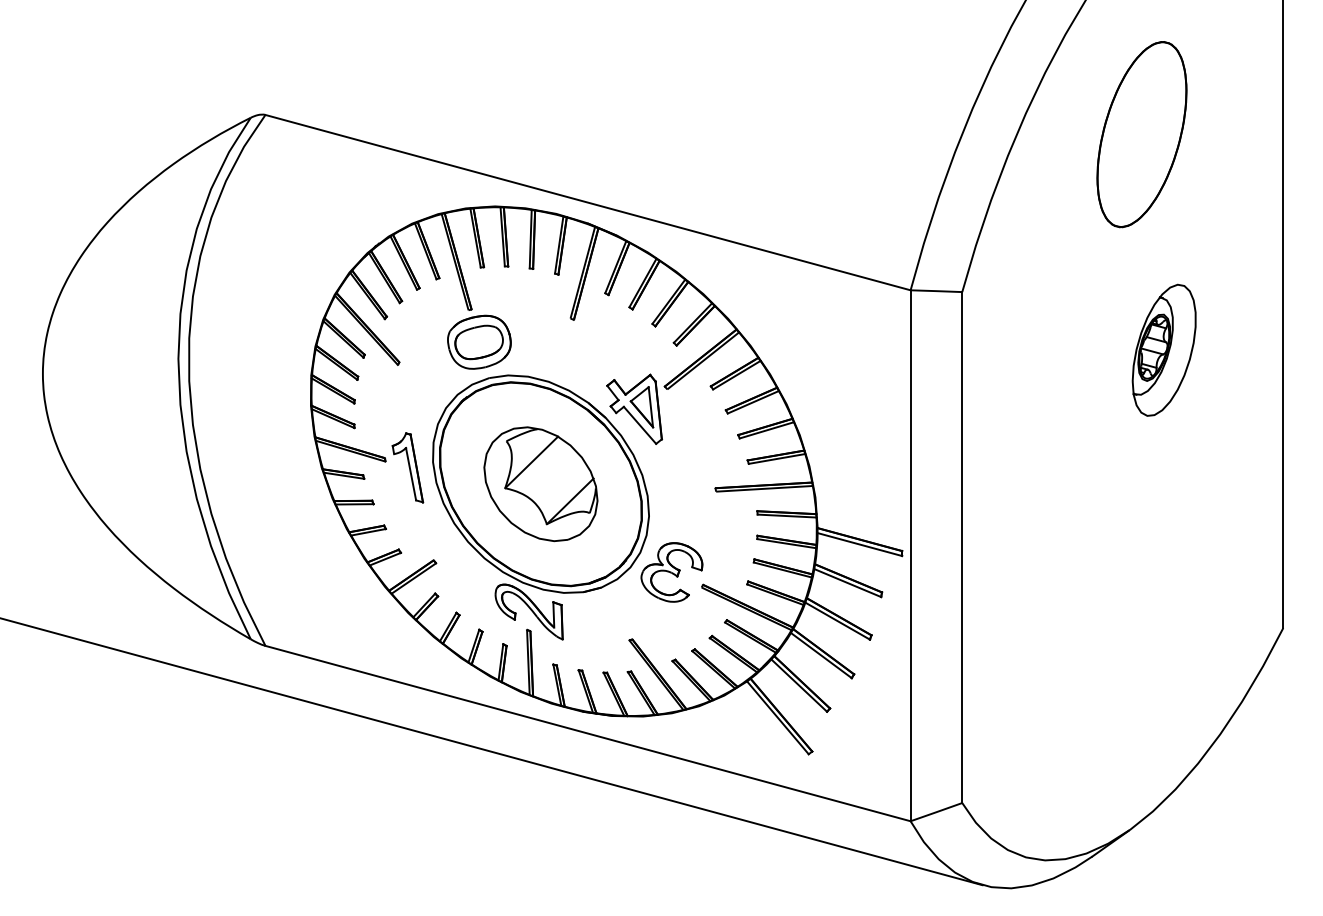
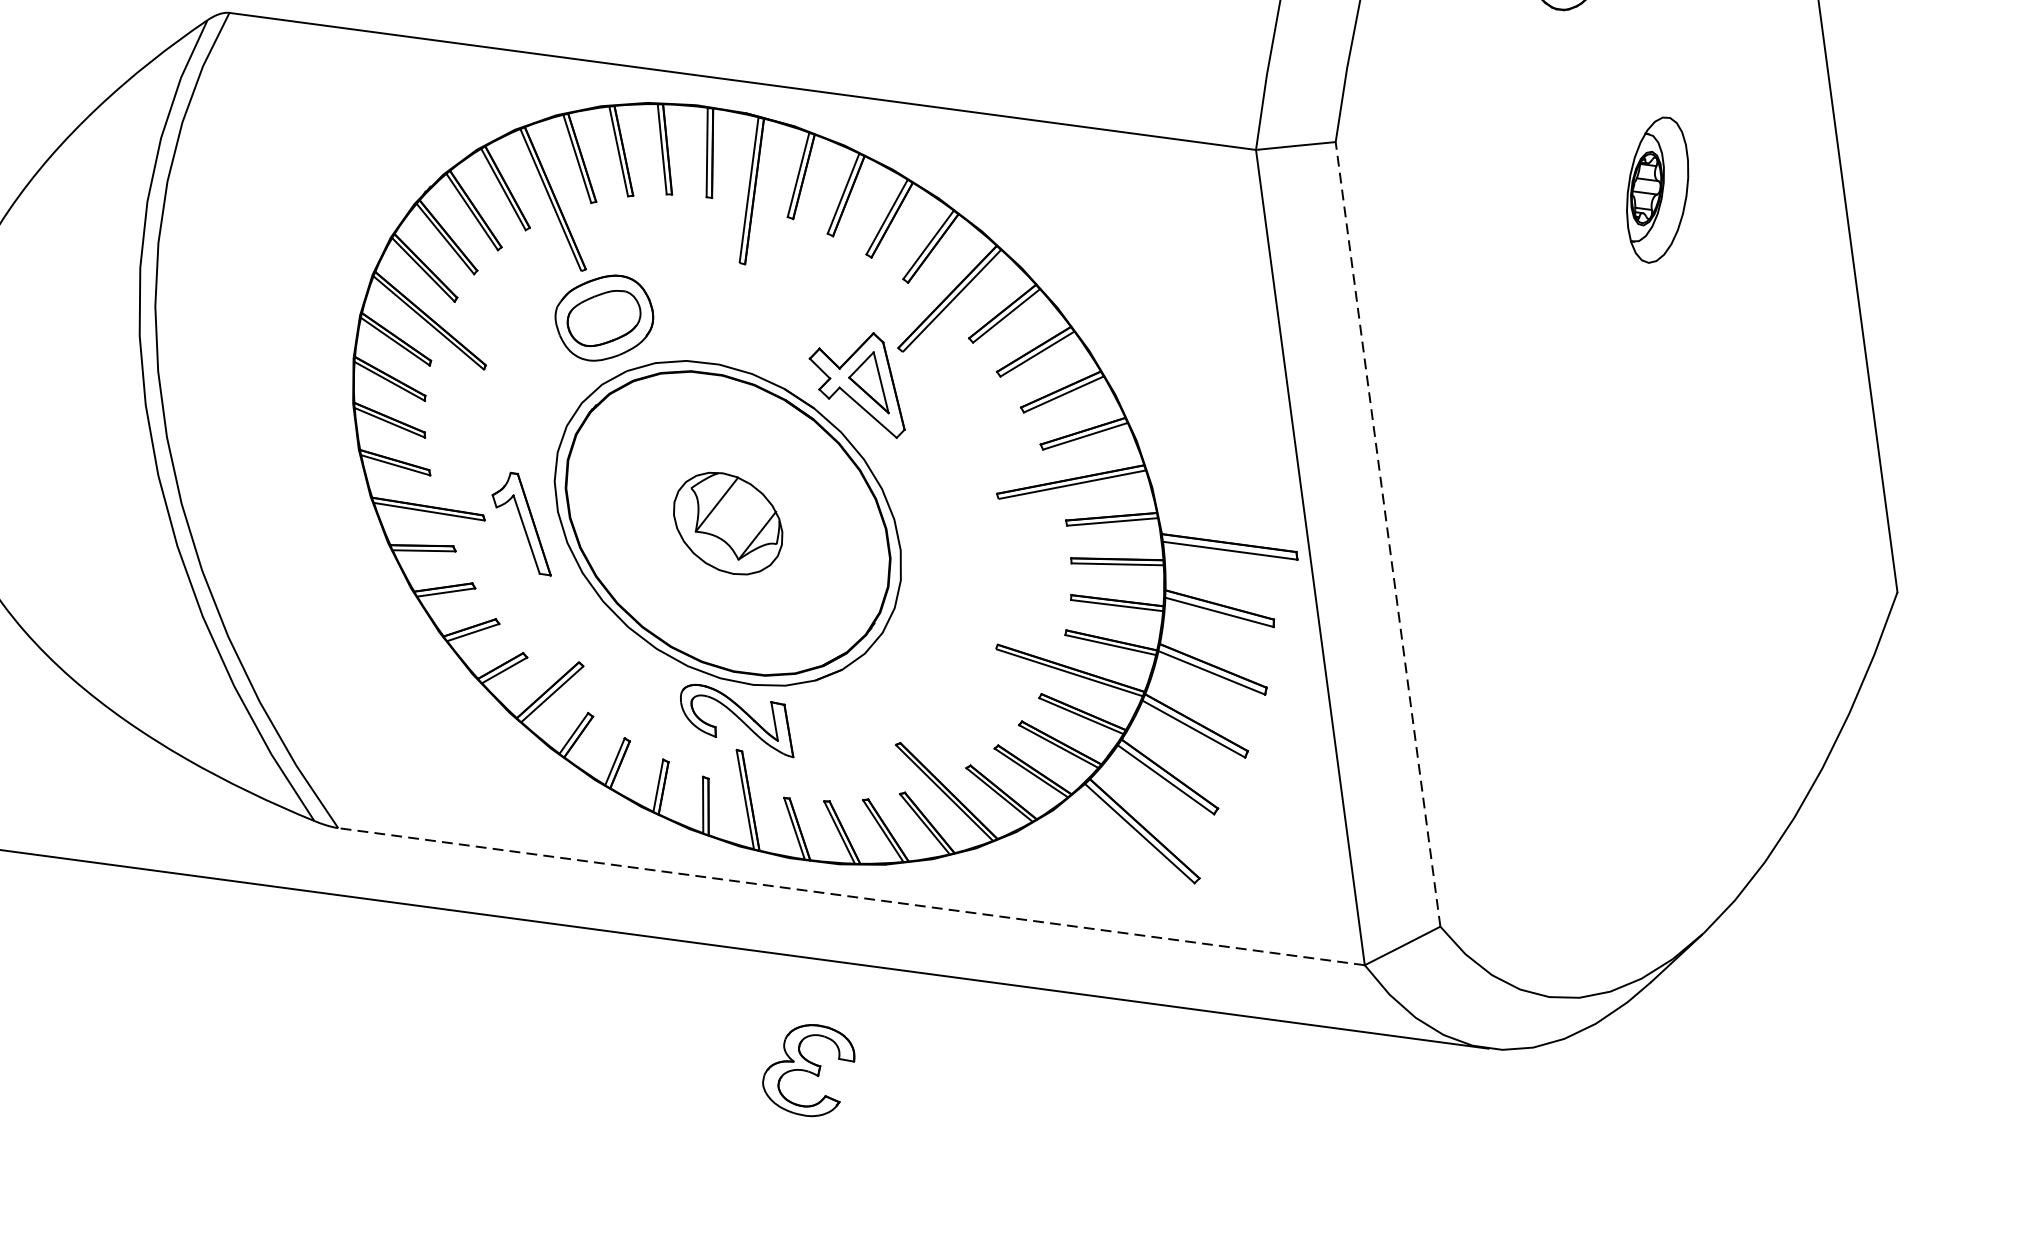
part: (1163, 349) -> (1656, 189), size x0.7
part: (540, 484) -> (727, 523), size x0.6
line: (962, 547) -> (1388, 534), solid -> dashed
part: (671, 572) -> (808, 1071), moved
line: (587, 733) -> (850, 896), solid -> dashed

